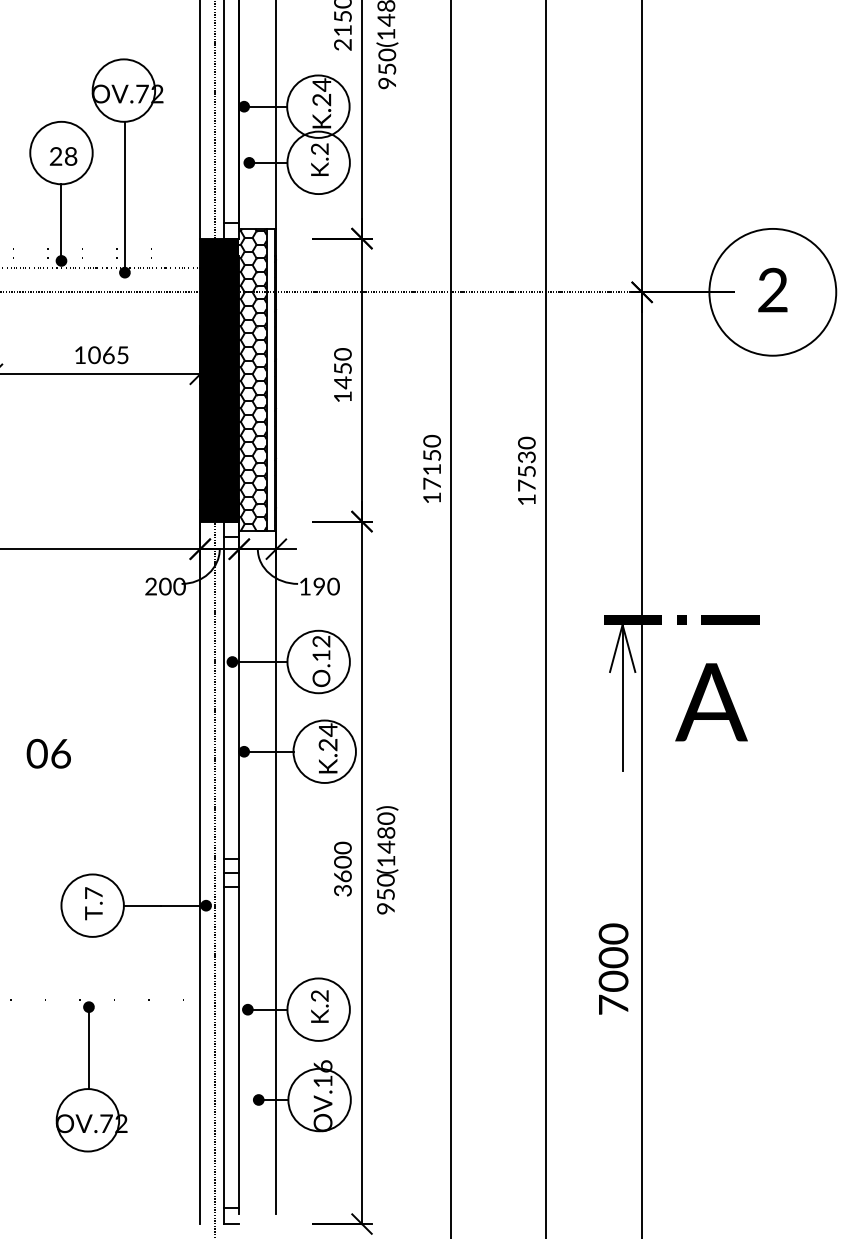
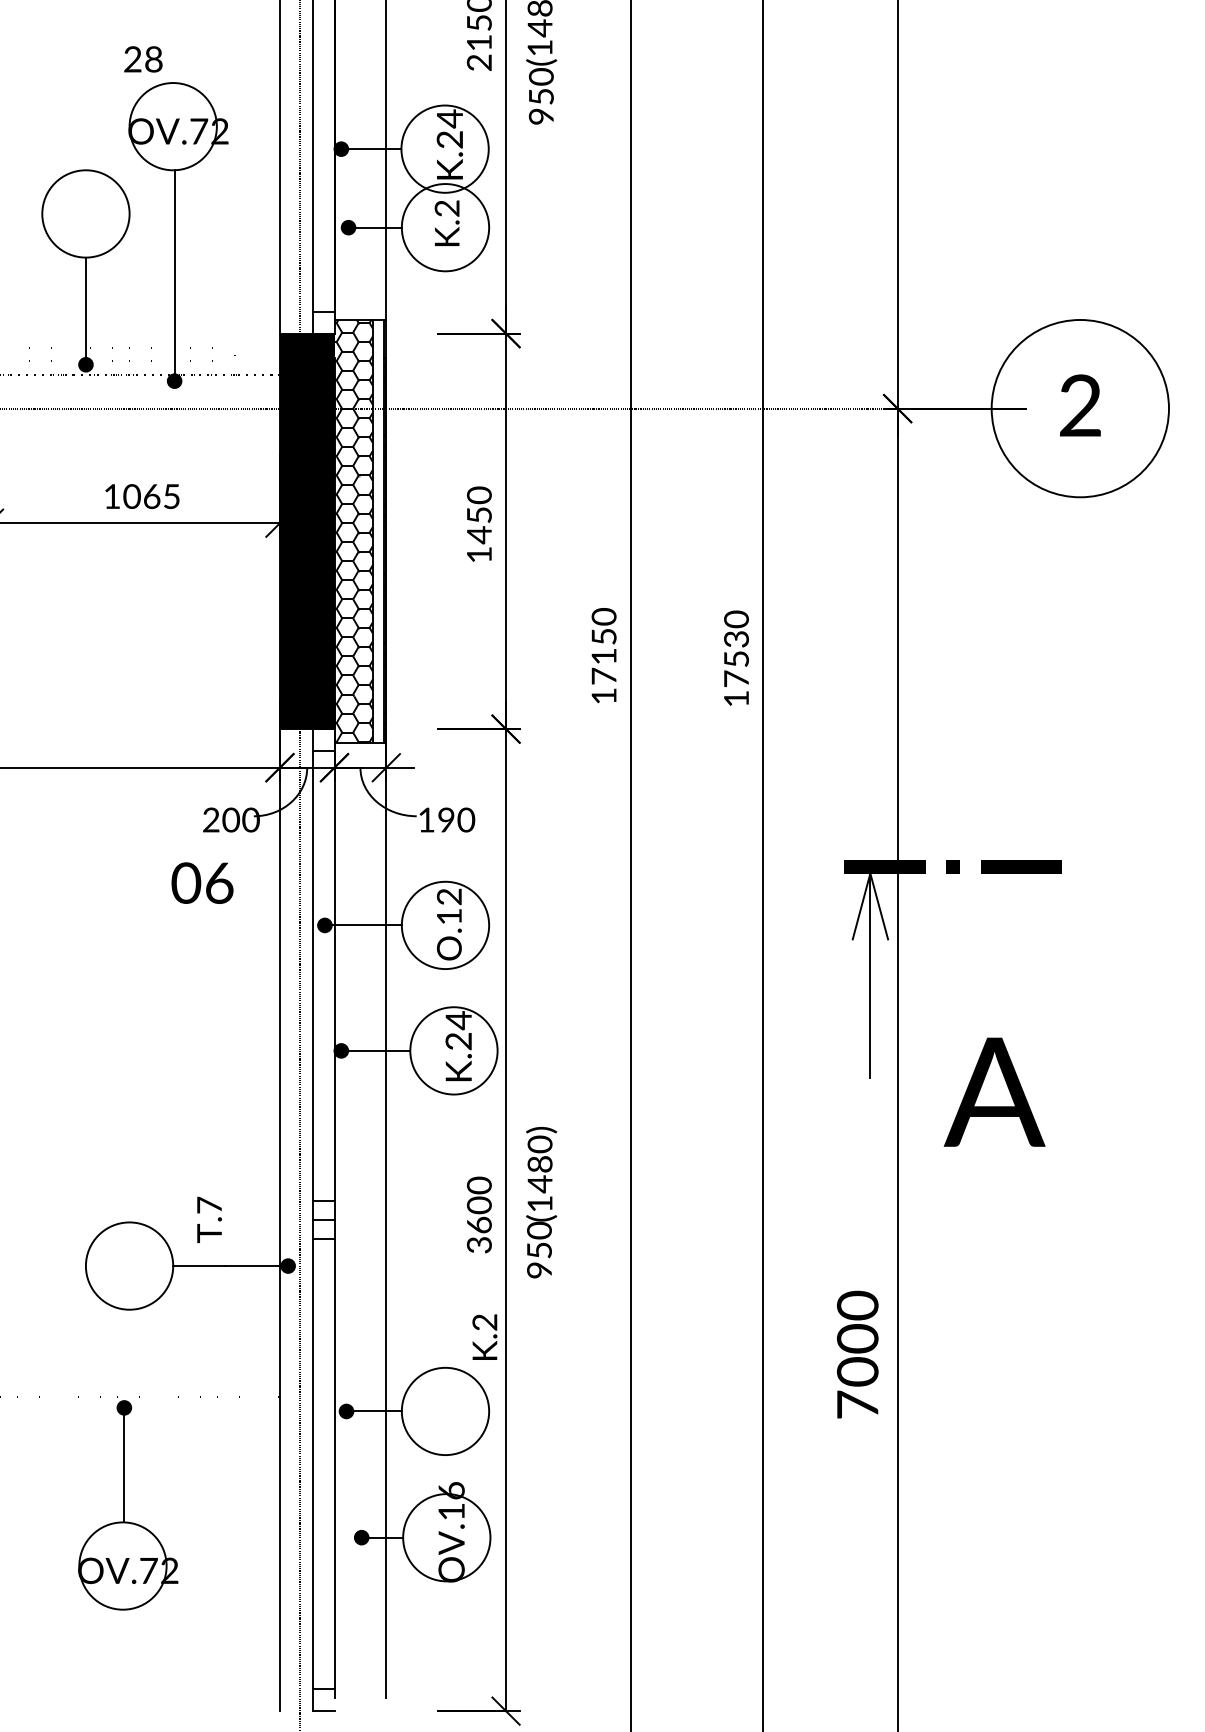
text: (63, 156) -> (143, 59), moved
text: (711, 702) -> (994, 1092), moved
text: (48, 753) -> (202, 882), moved
text: (93, 903) -> (208, 1219), moved
text: (319, 1006) -> (484, 1337), moved

